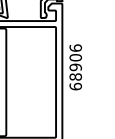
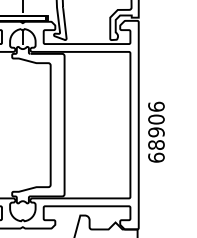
text: (75, 66) -> (156, 131), moved

